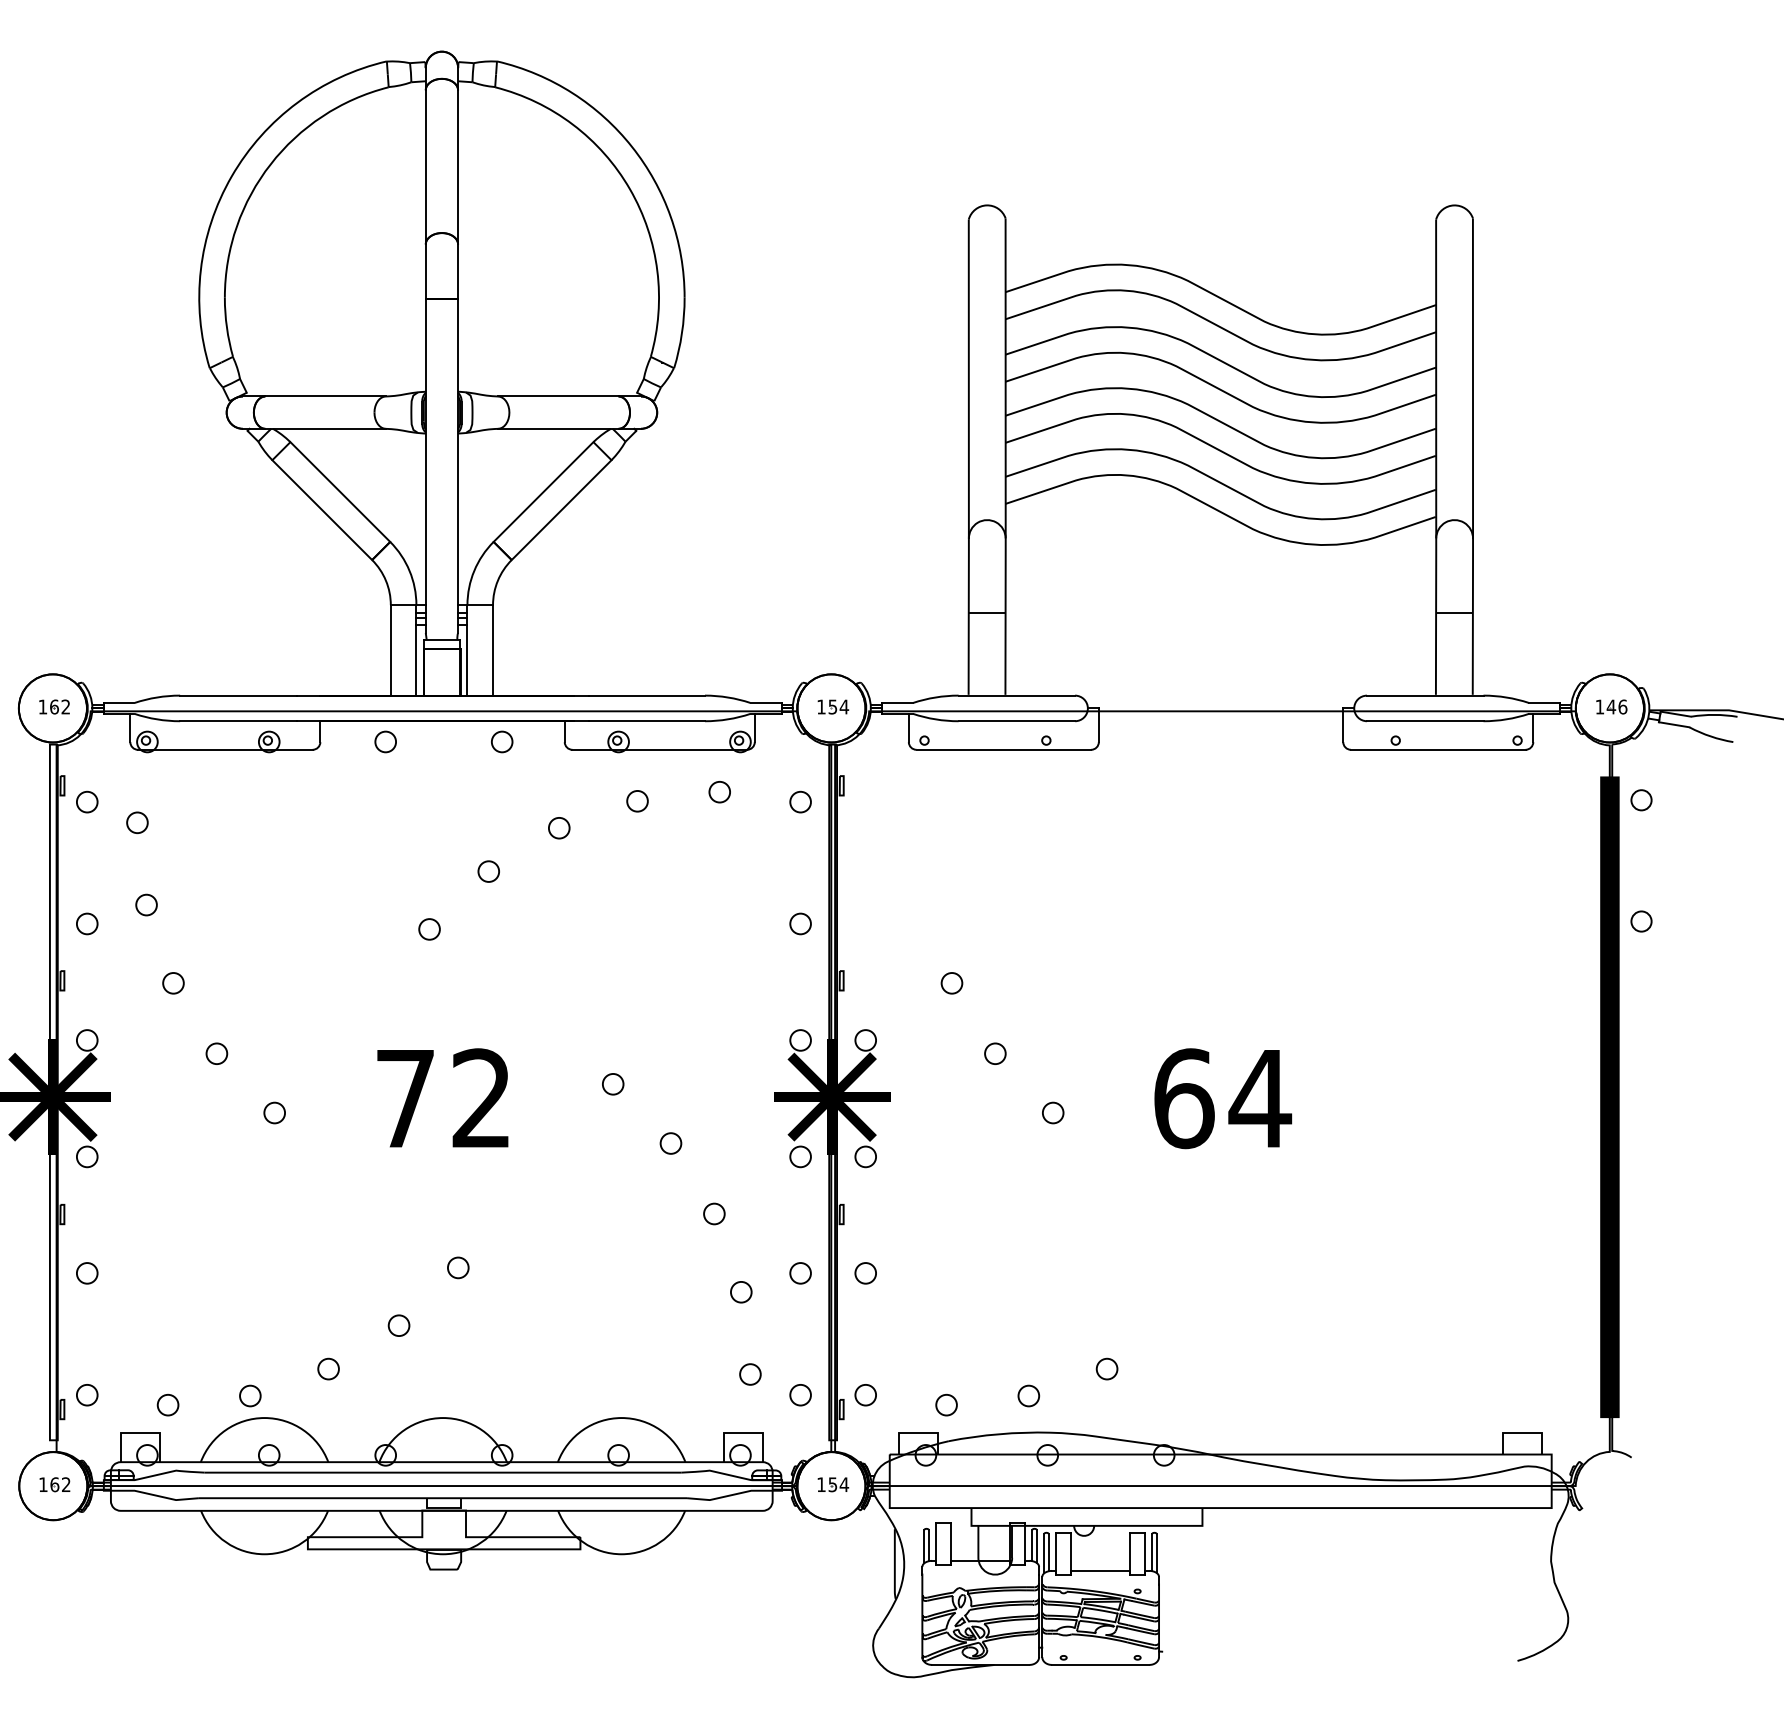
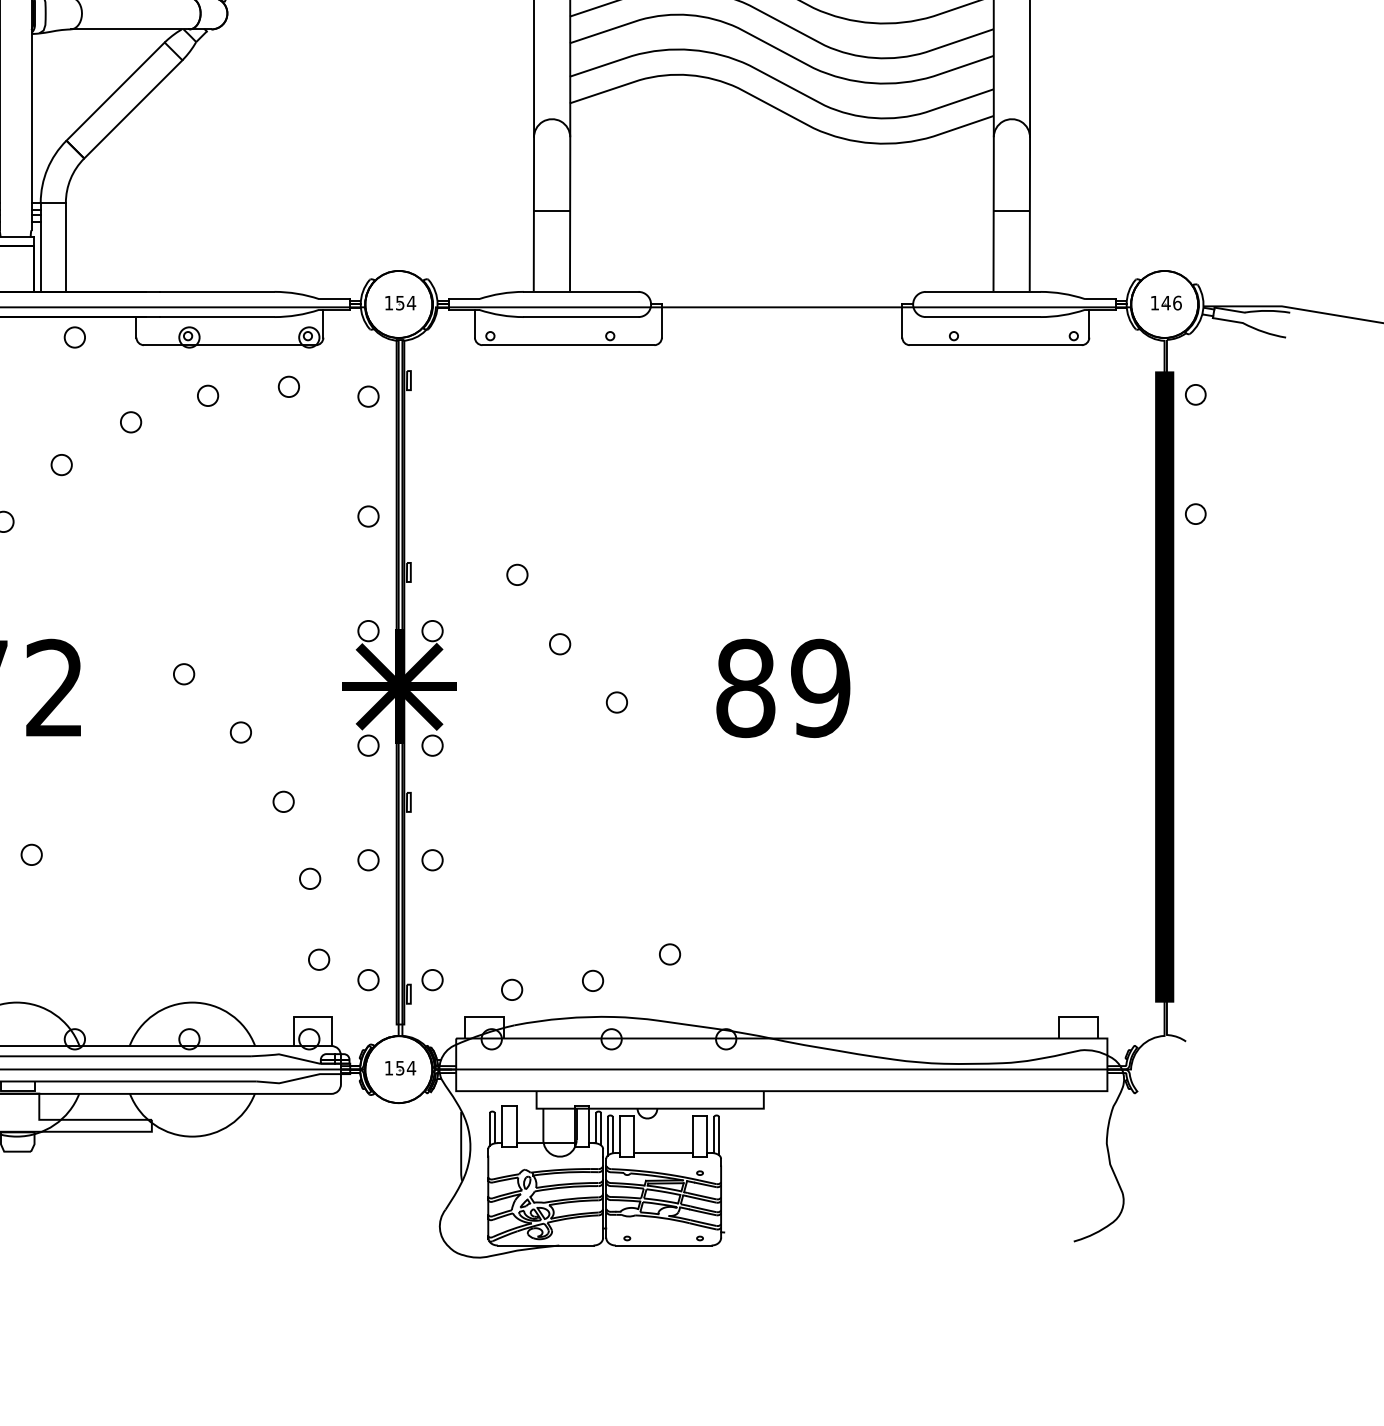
text: (1223, 1098) -> (784, 688), 64 -> 89

